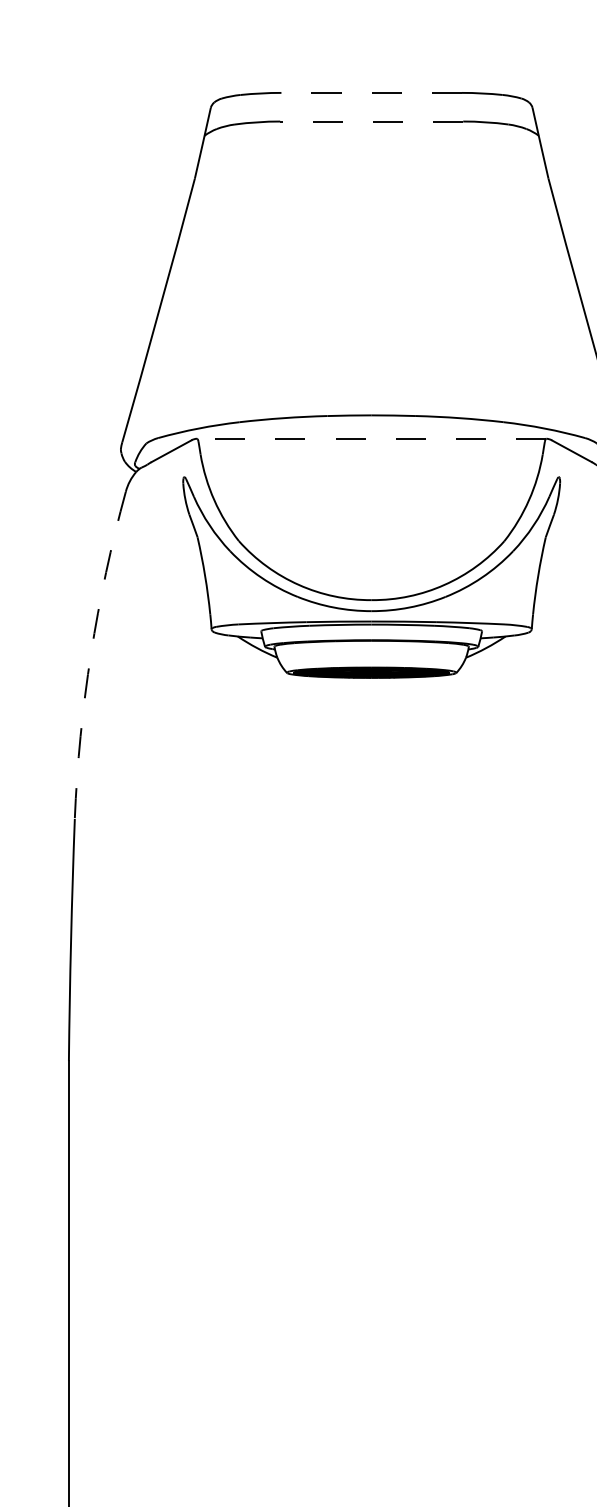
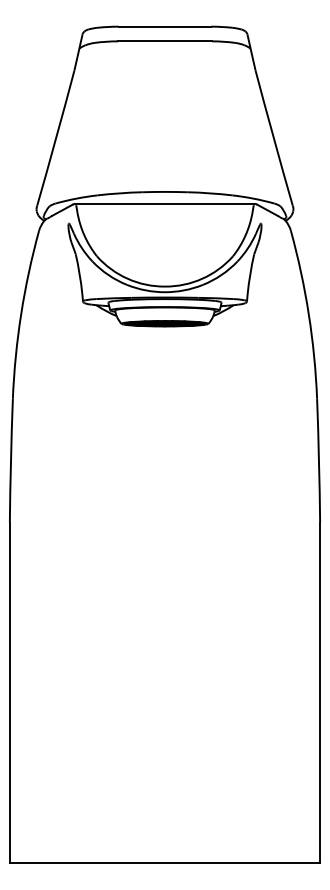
line: (370, 92) -> (164, 26), dashed -> solid
line: (370, 121) -> (164, 41), dashed -> solid
line: (370, 437) -> (164, 203), dashed -> solid
arc: (91, 654) -> (21, 314), dashed -> solid

